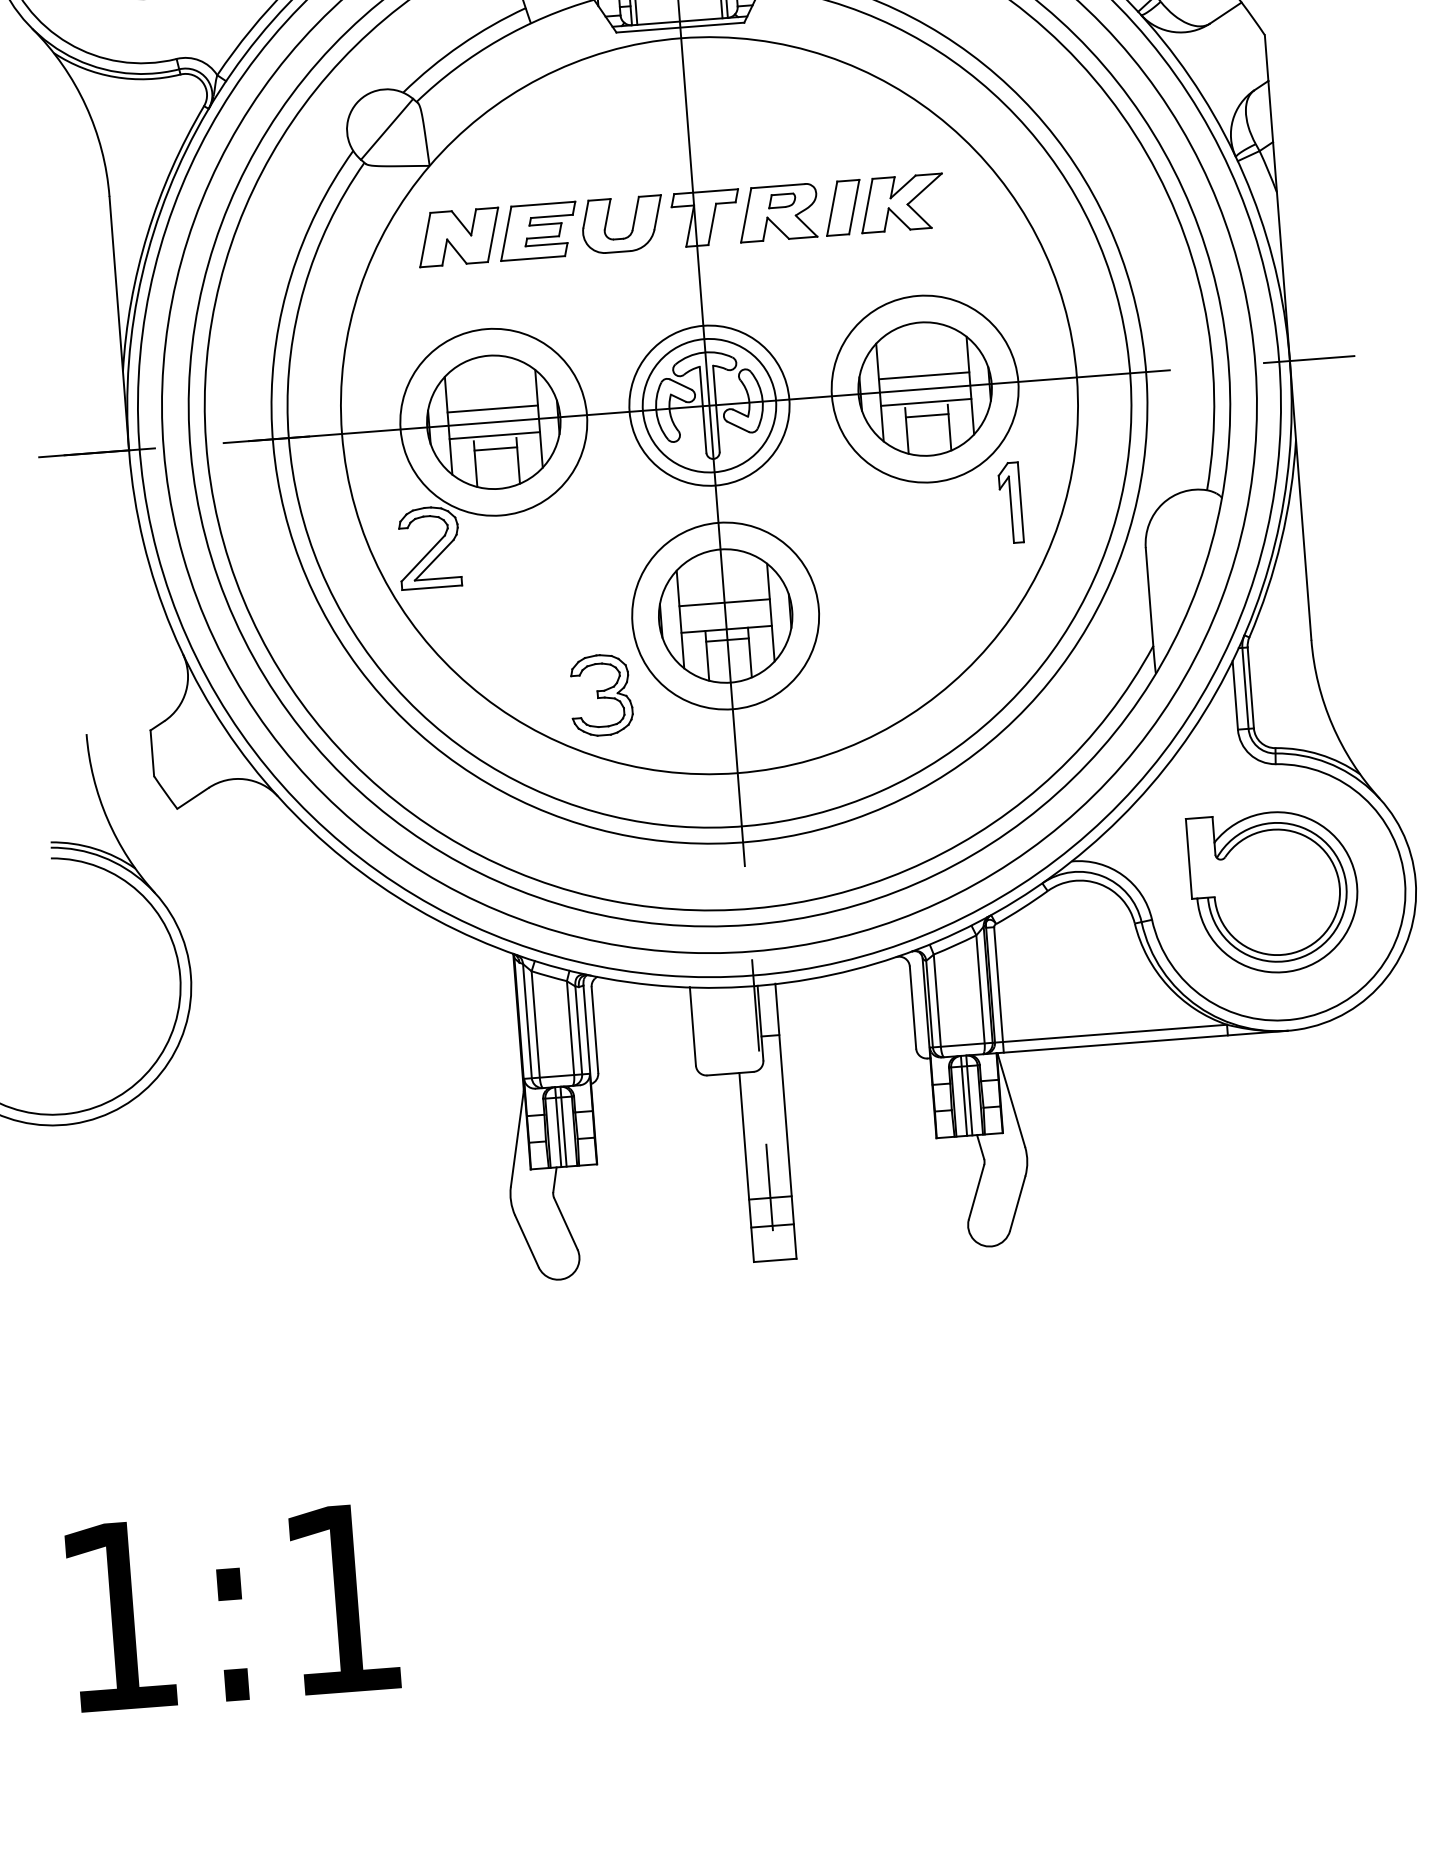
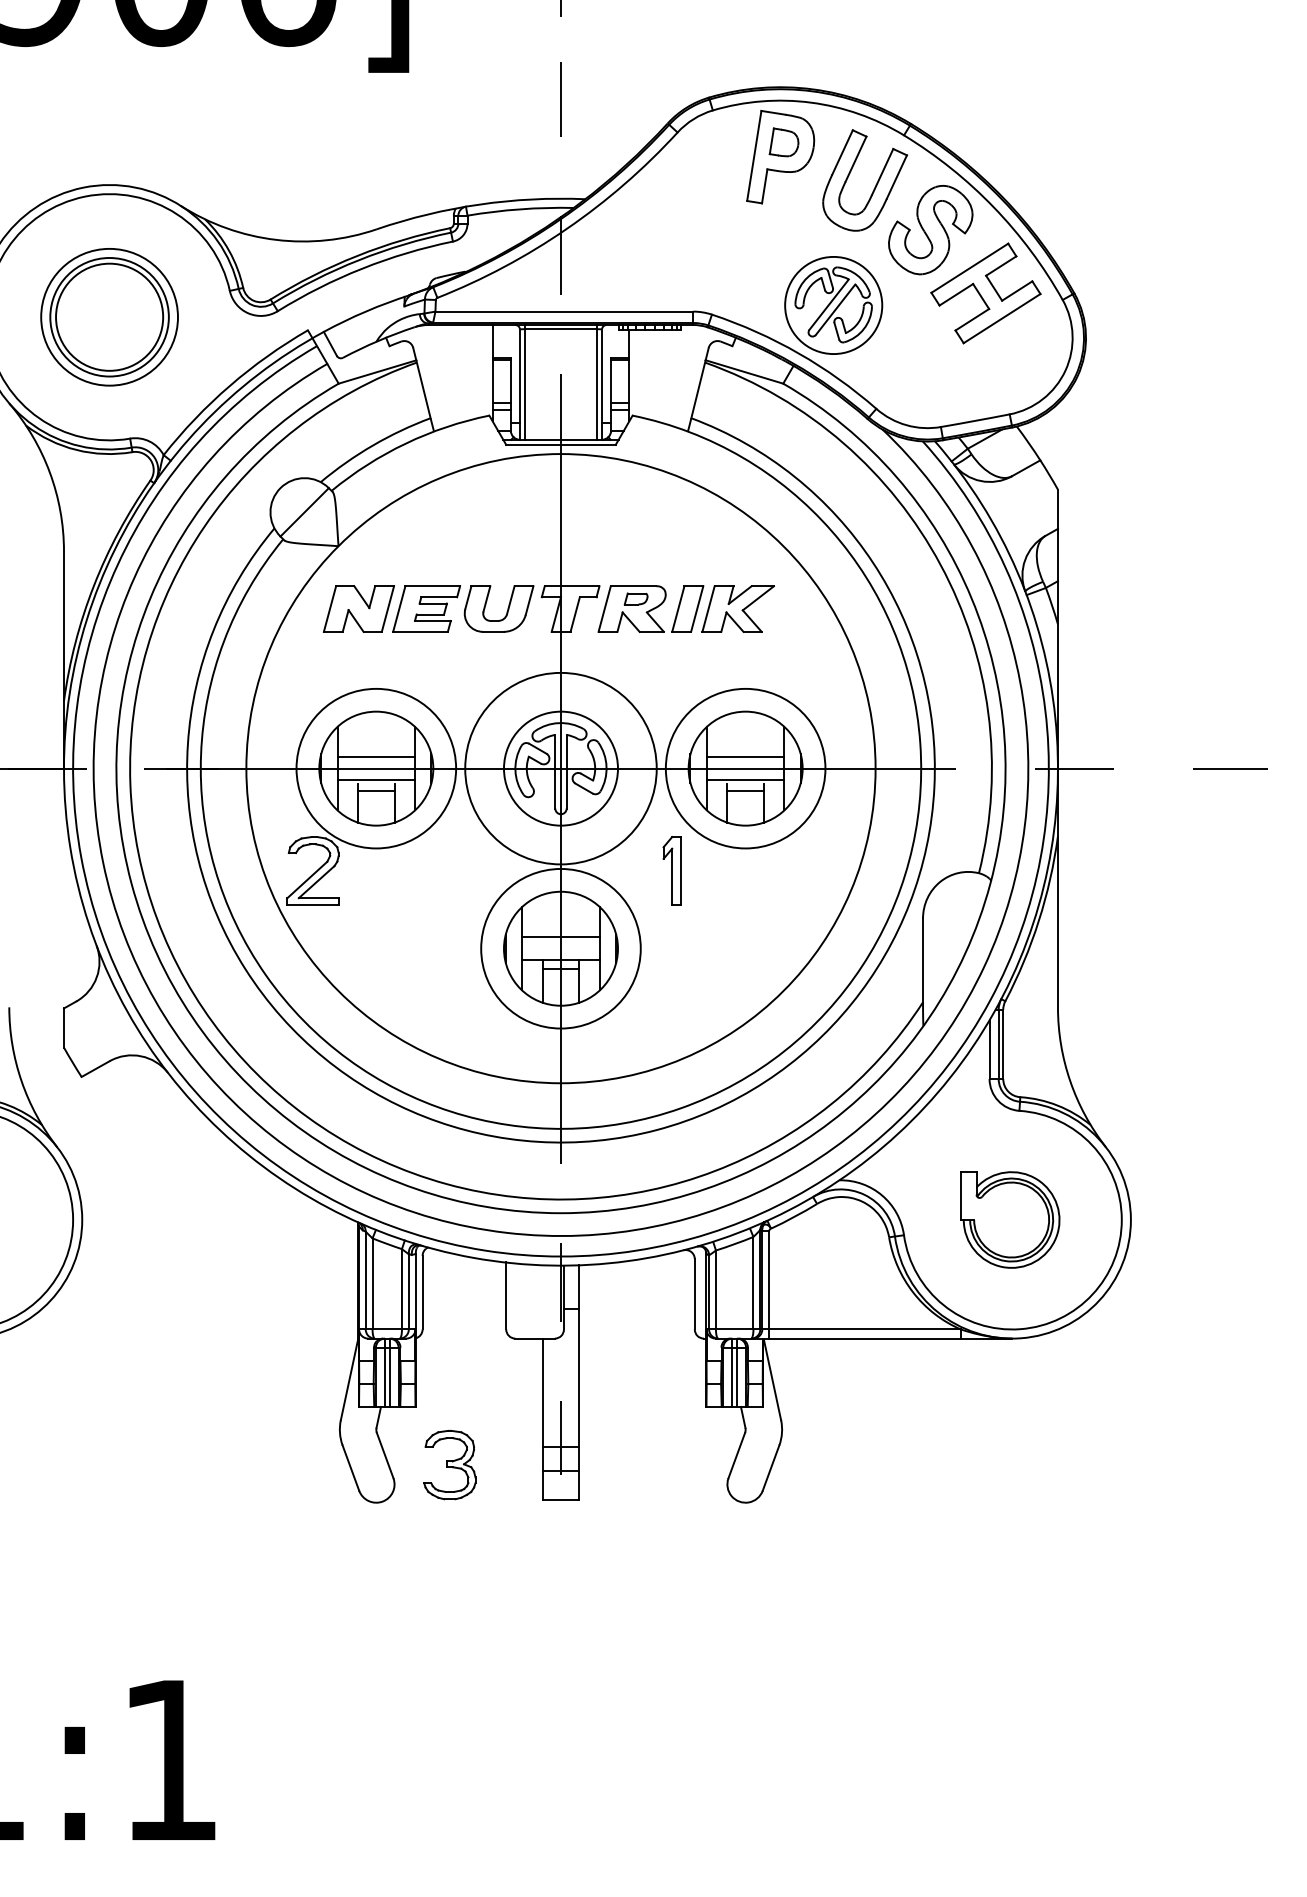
circle: (708, 405) -> (560, 768), size x1.4
part: (1010, 502) -> (671, 870), moved
part: (600, 694) -> (449, 1464), moved
part: (1273, 891) -> (1009, 1219), size x0.7

